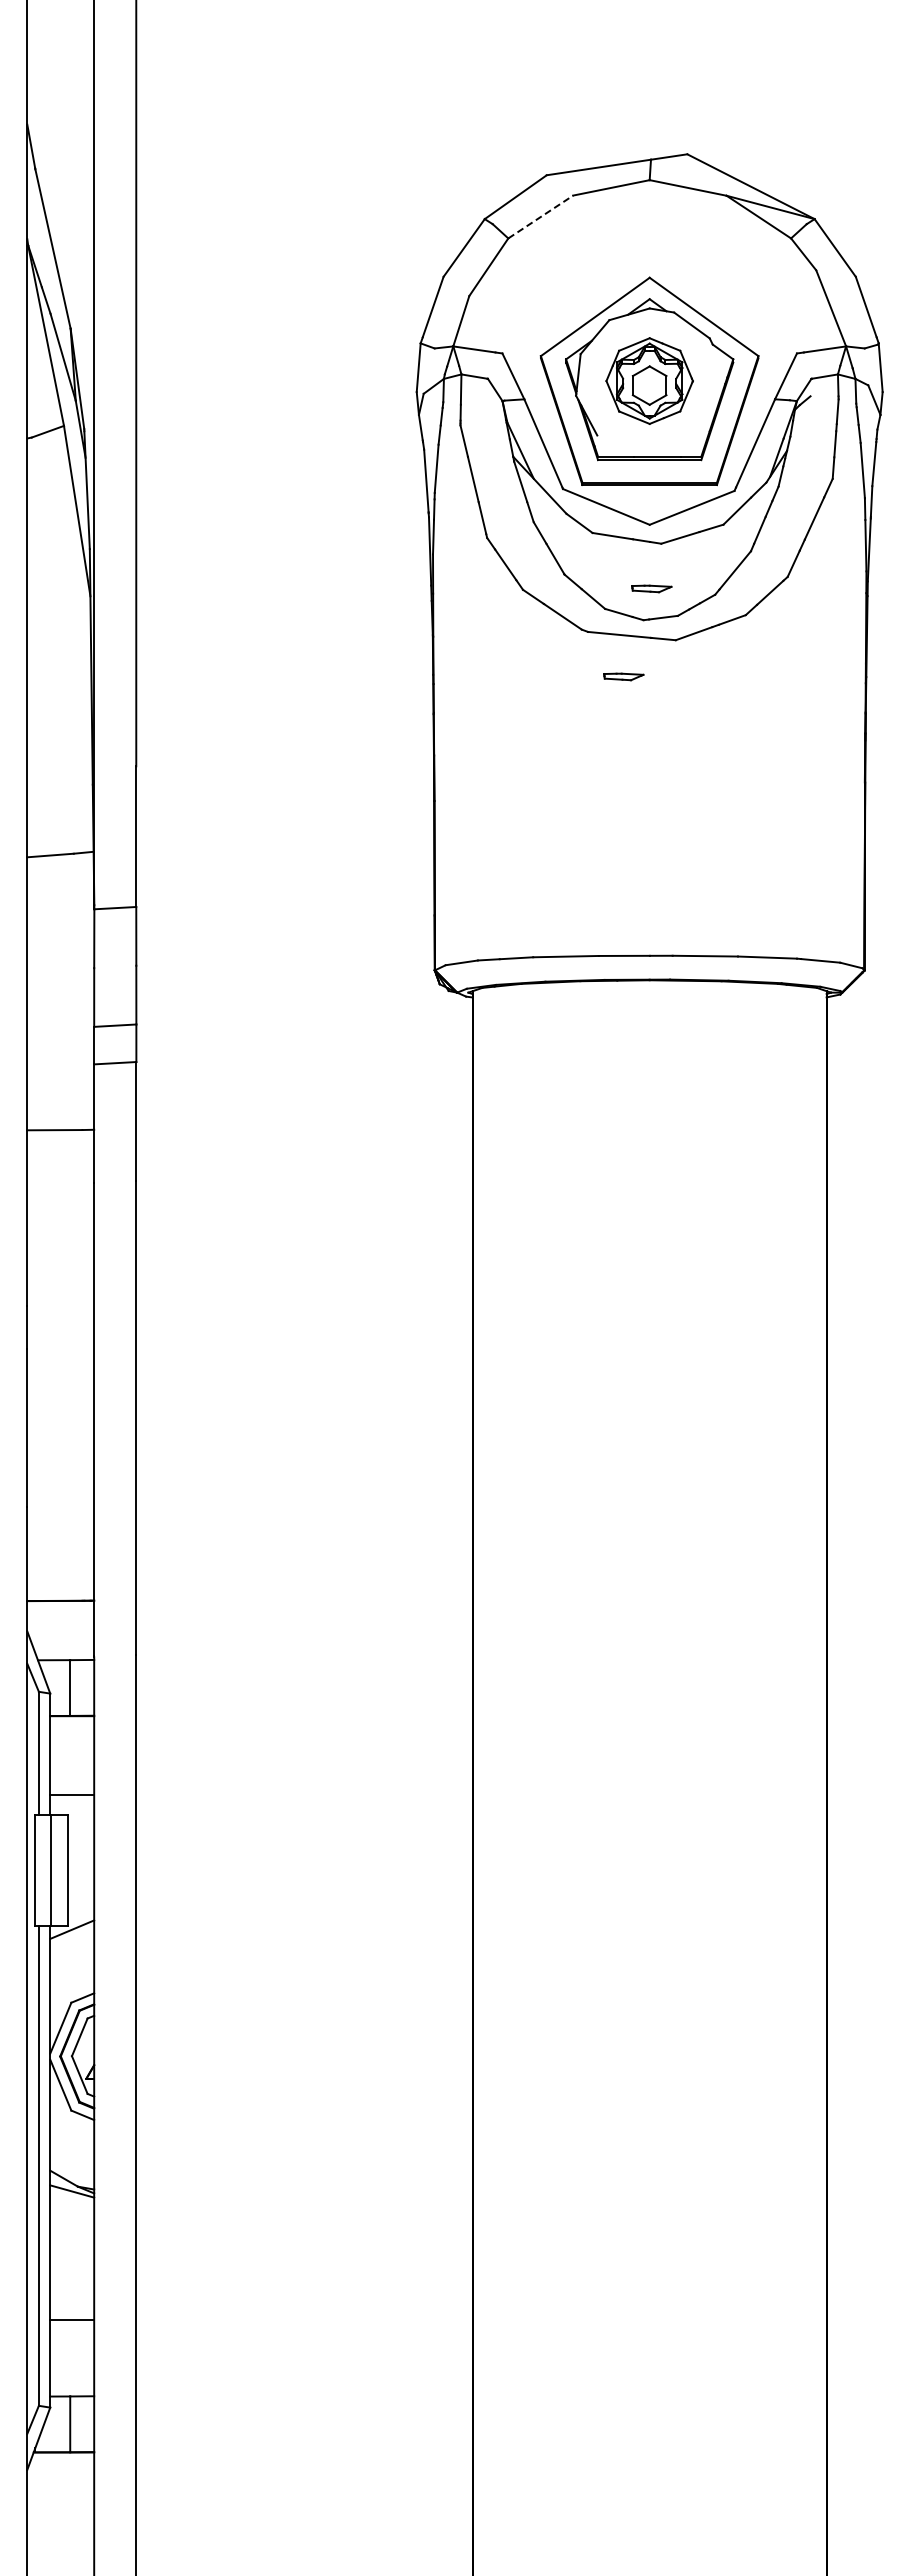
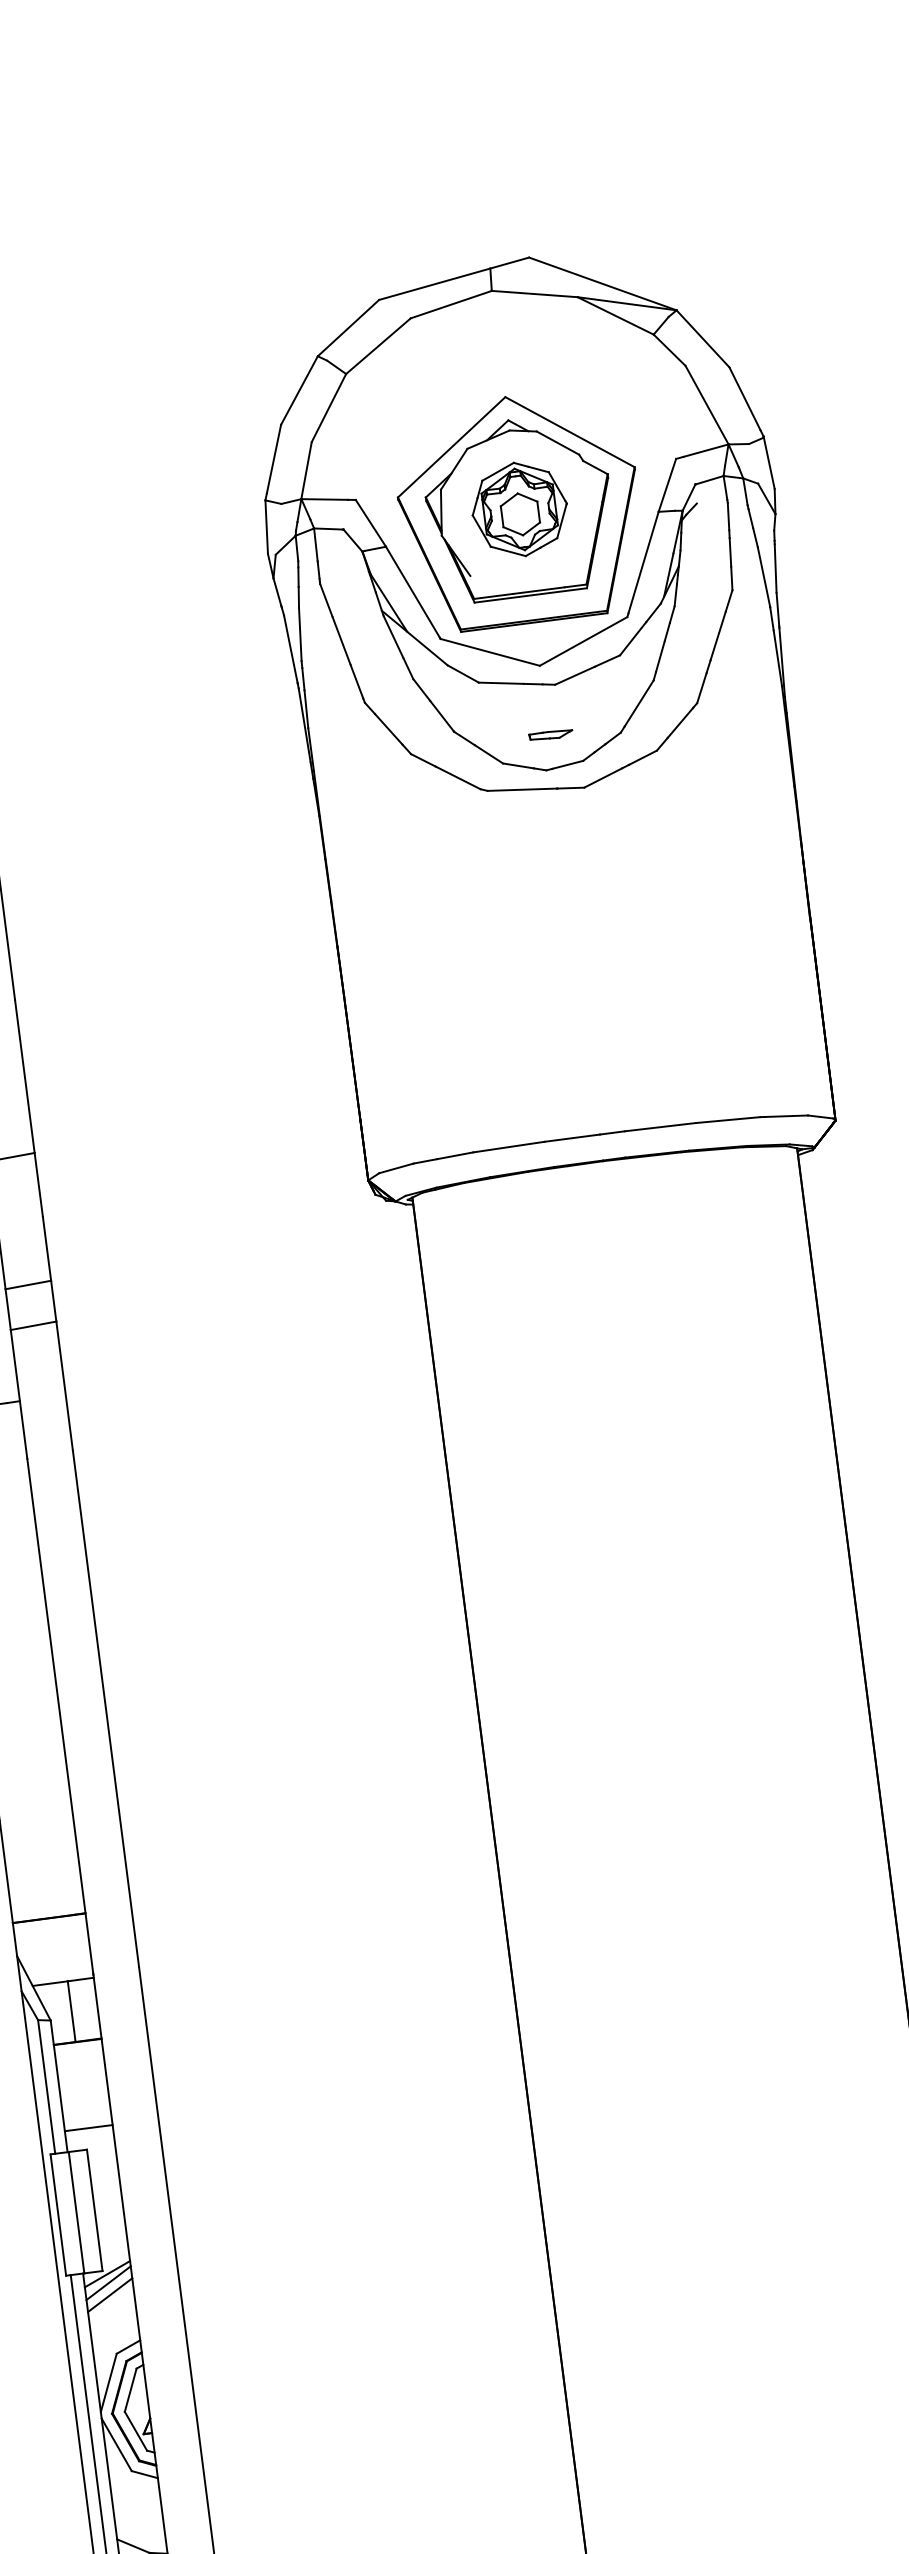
line: (540, 217) -> (378, 346), dashed -> solid
part: (623, 676) -> (532, 834), removed
line: (72, 1937) -> (108, 2282), added
line: (72, 1948) -> (110, 2294), added

